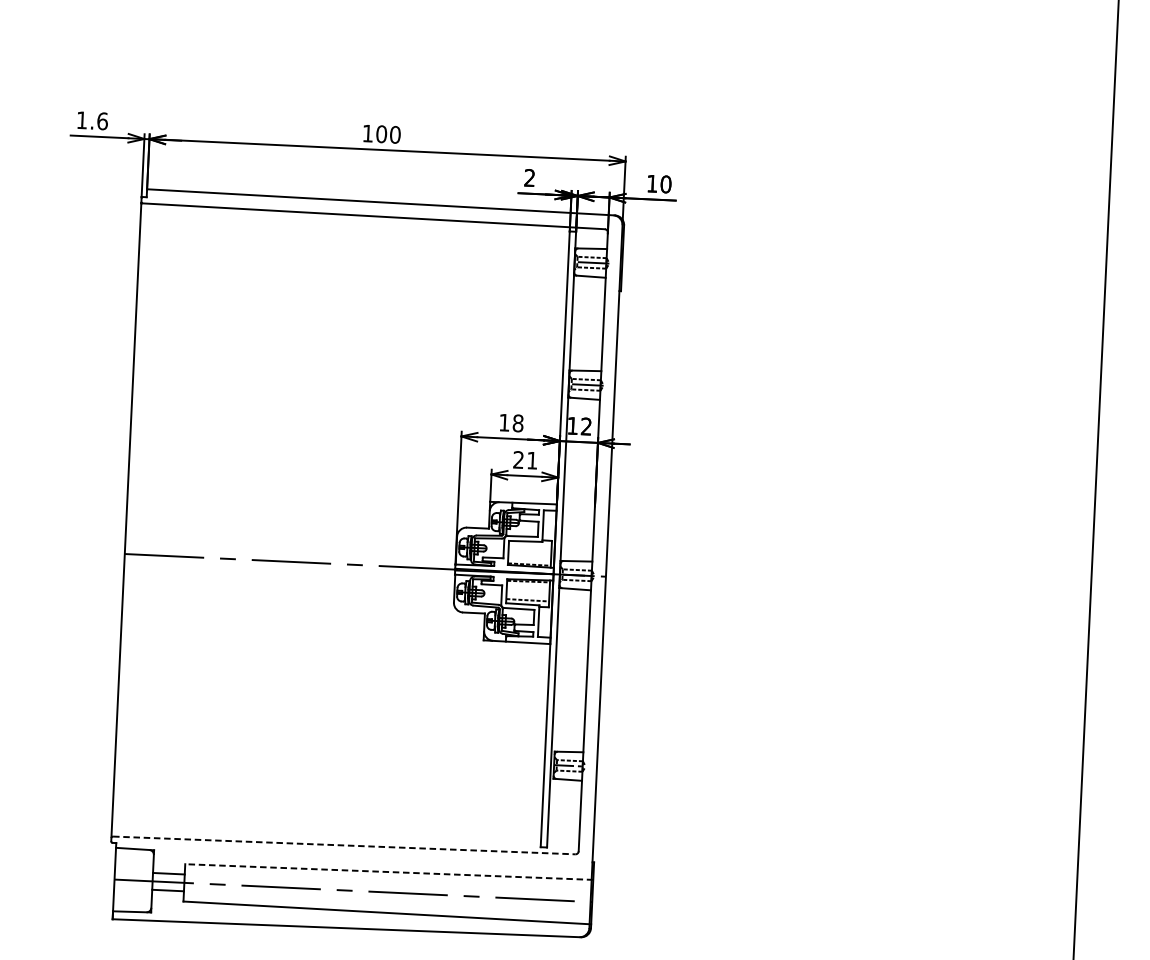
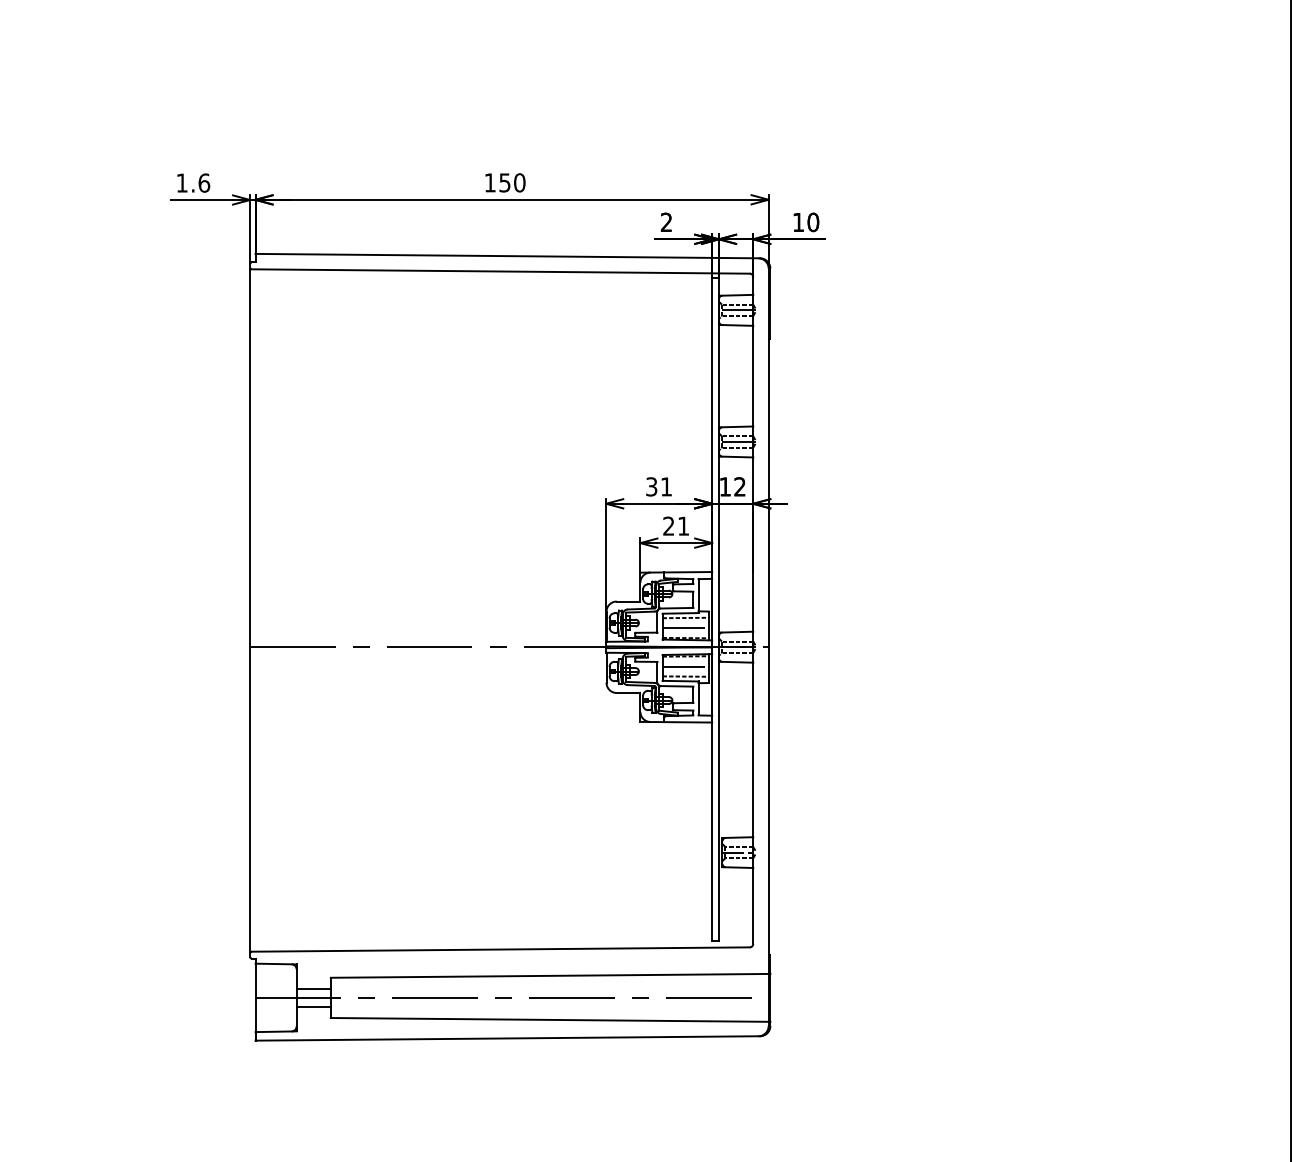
text: (381, 133) -> (504, 182), 100 -> 150
text: (511, 422) -> (659, 486), 18 -> 31
line: (530, 545) -> (685, 617), added
line: (529, 555) -> (685, 628), added
line: (527, 590) -> (685, 666), added
line: (344, 845) -> (501, 949), dashed -> solid
line: (389, 871) -> (550, 975), dashed -> solid

